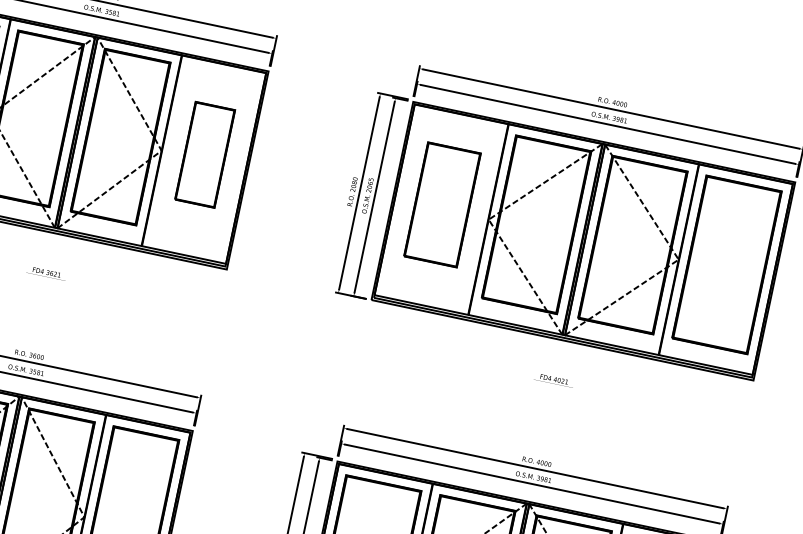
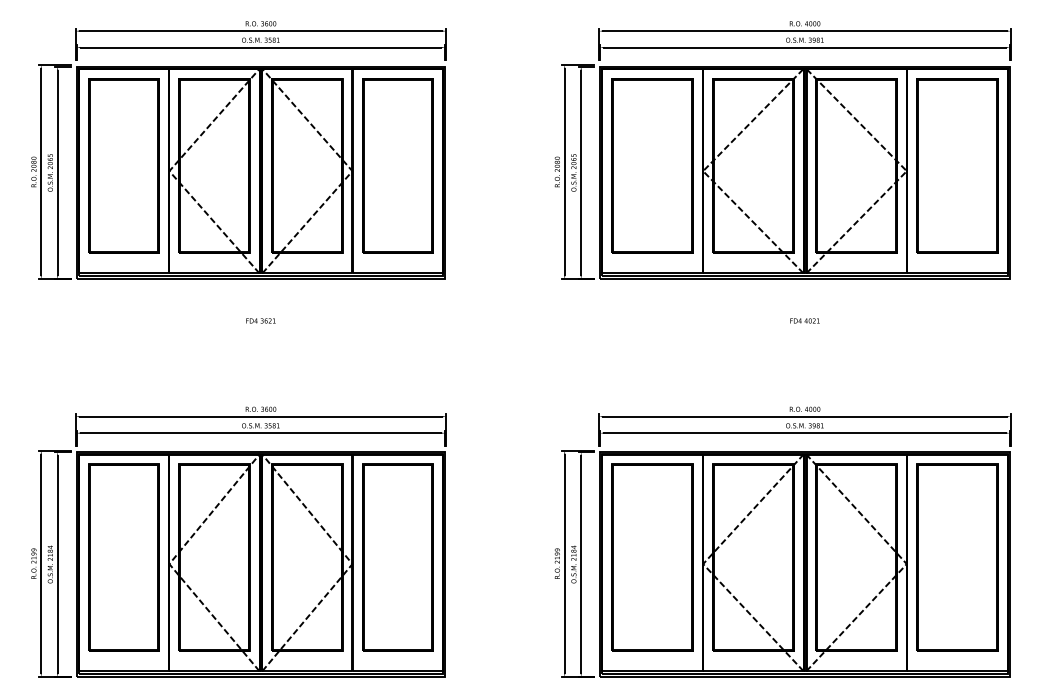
part: (204, 154) -> (397, 165), size x1.67
part: (442, 204) -> (652, 165), size x1.43

